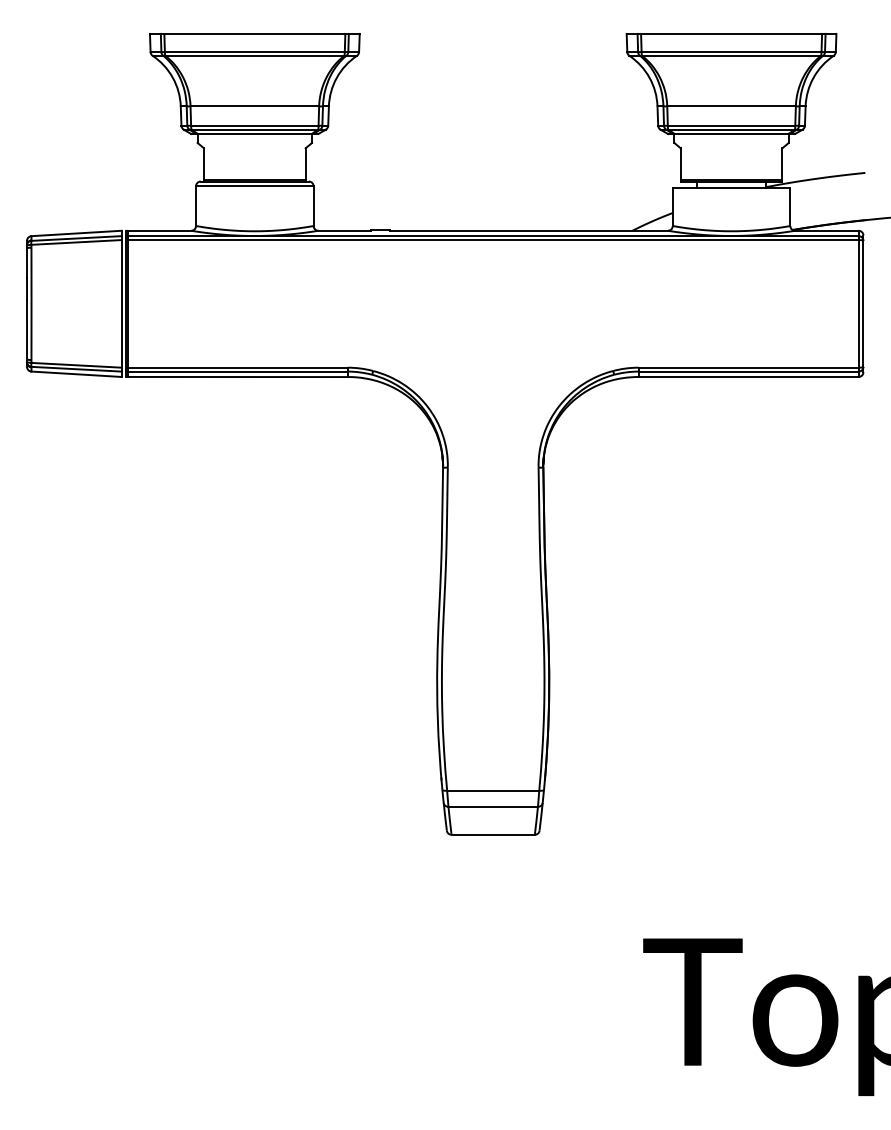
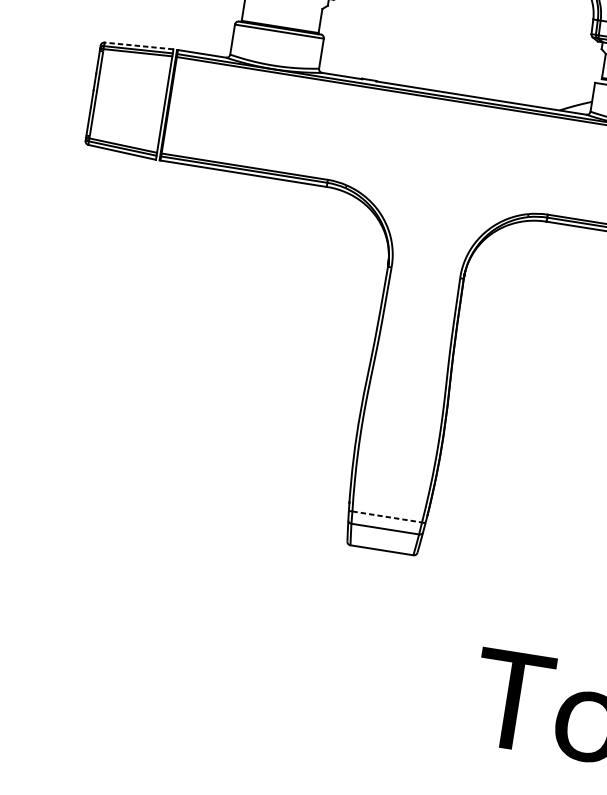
line: (76, 233) -> (138, 45), solid -> dashed
line: (493, 790) -> (387, 516), solid -> dashed

